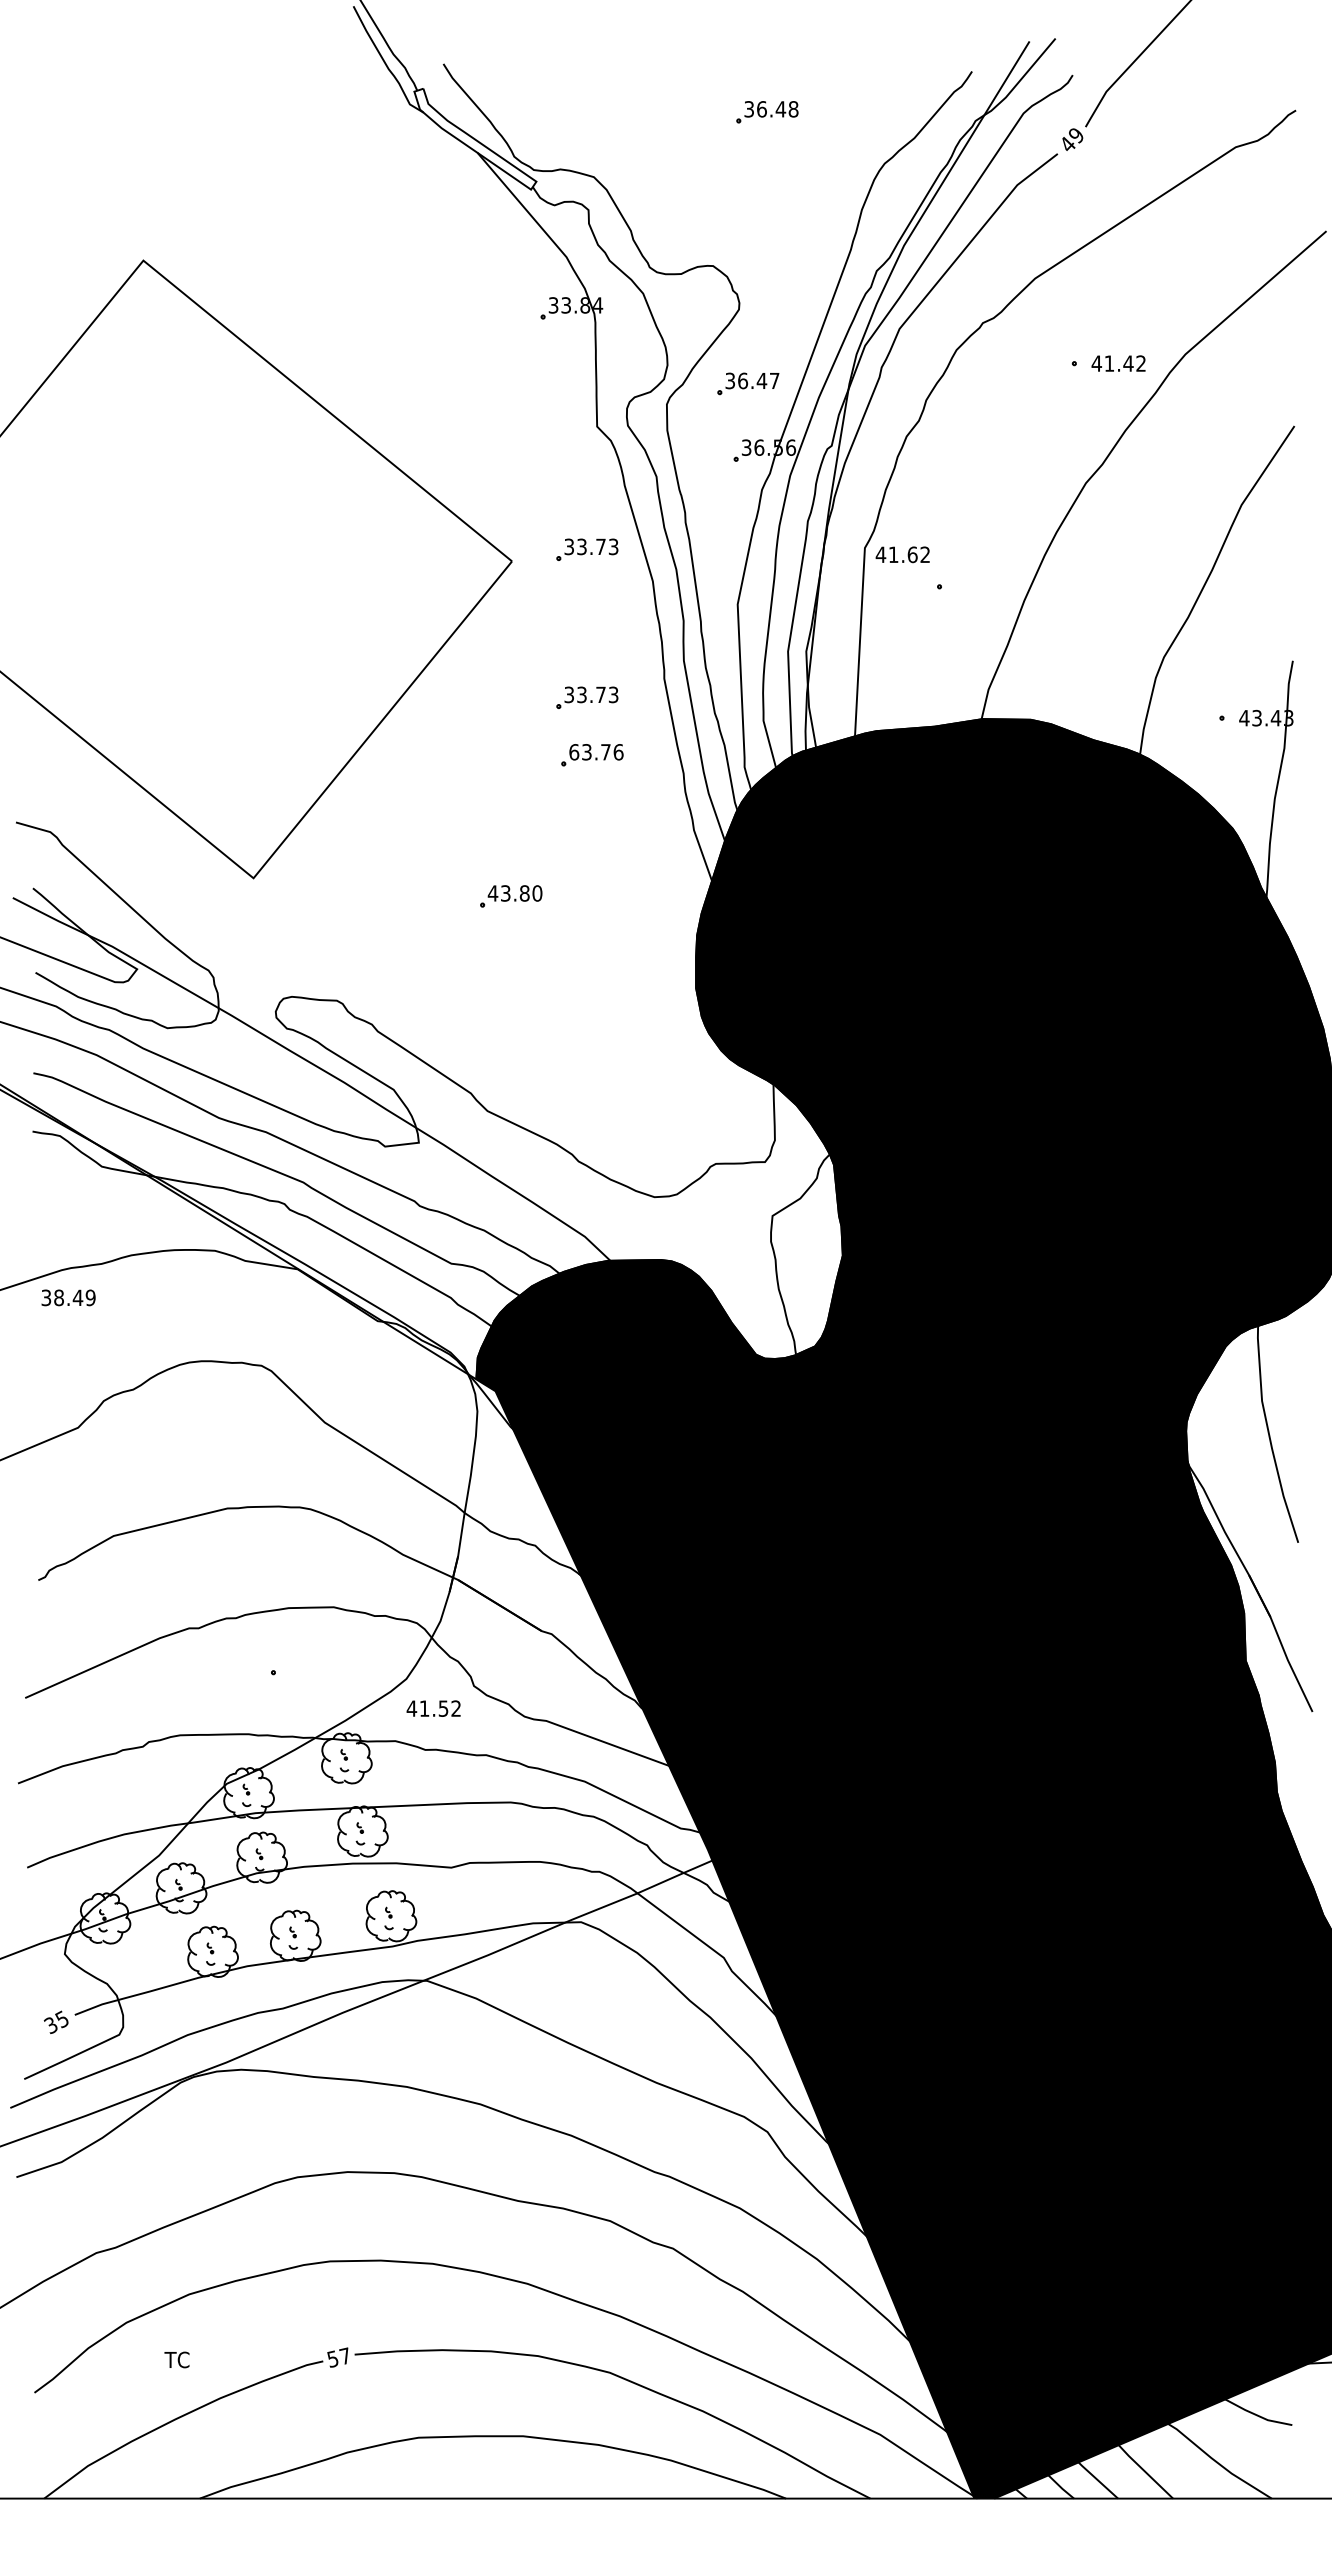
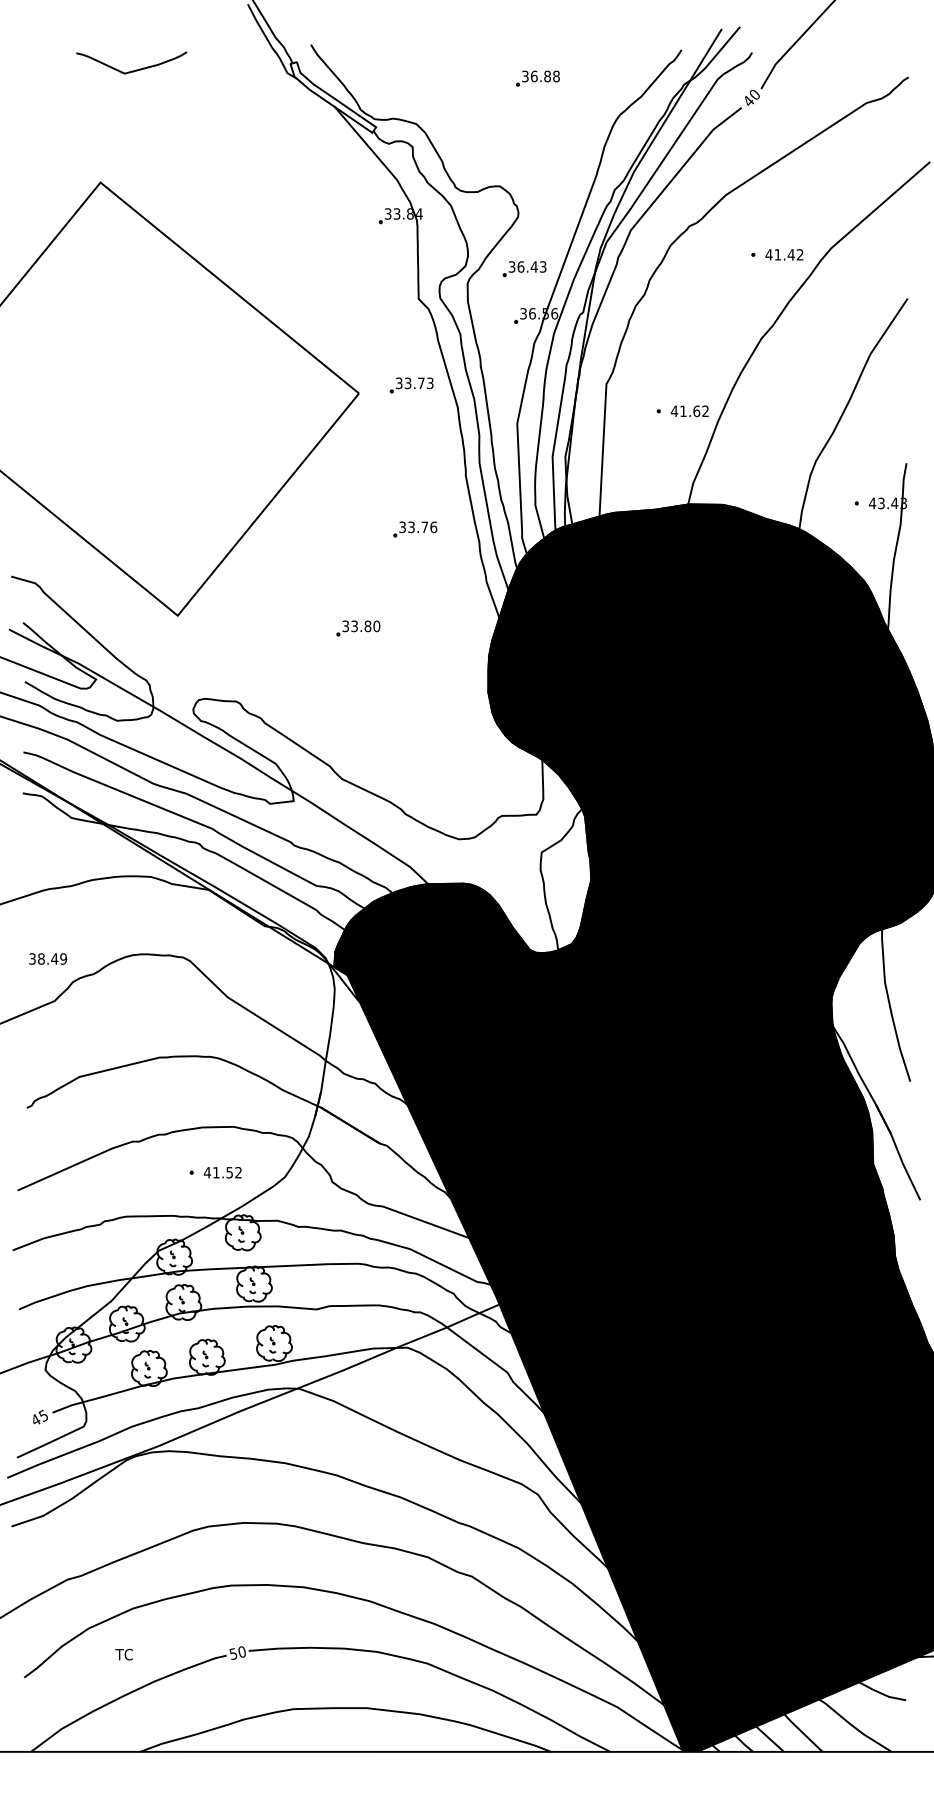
curve: (191, 100) -> (134, 70), added
text: (780, 109) -> (547, 76), 36.48 -> 36.88
text: (1076, 135) -> (754, 94), 49 -> 40
text: (774, 380) -> (543, 266), 36.47 -> 36.43
text: (902, 554) -> (689, 411), moved
part: (587, 697) -> (411, 488), removed
text: (574, 752) -> (402, 527), 63.76 -> 33.76
text: (492, 893) -> (345, 626), 43.80 -> 33.80
text: (68, 1297) -> (48, 958), moved
text: (433, 1708) -> (222, 1172), moved
text: (50, 2025) -> (35, 1420), 35 -> 45
text: (344, 2355) -> (241, 1651), 57 -> 50

